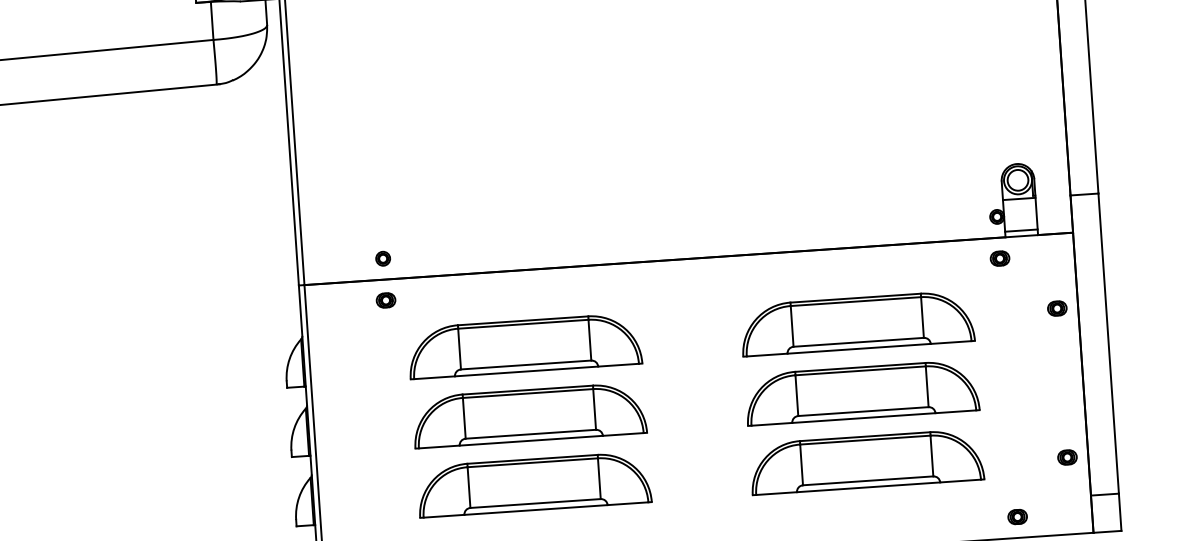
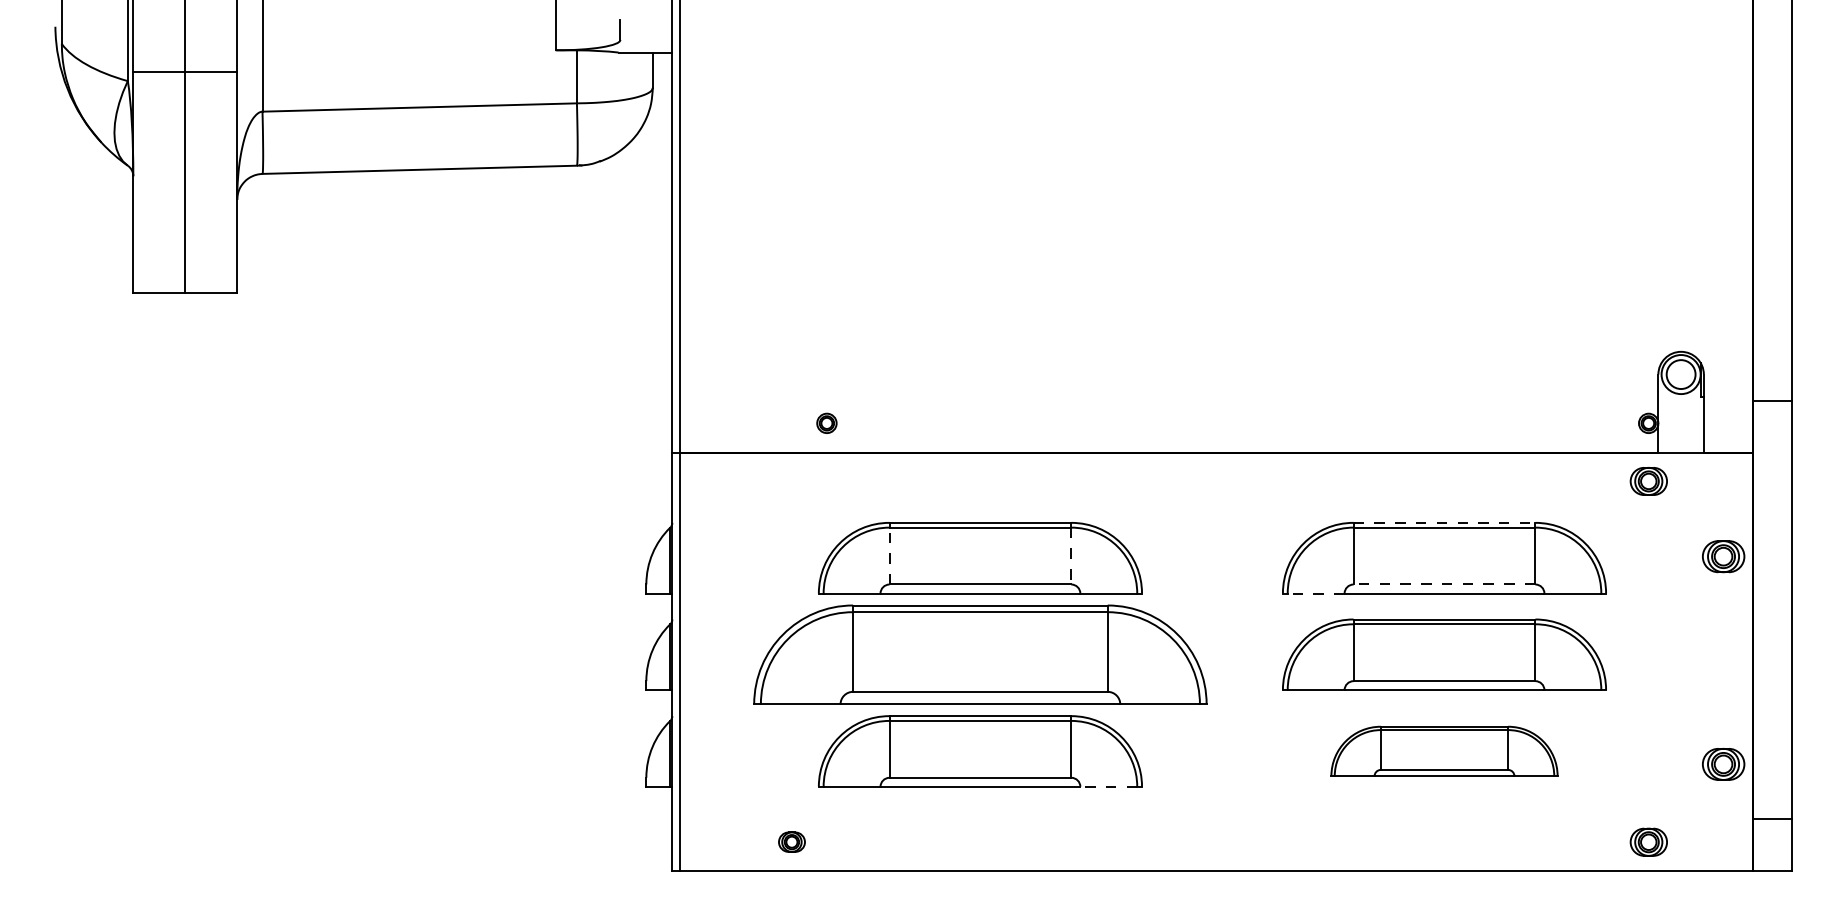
line: (1018, 198) -> (1680, 400), removed
line: (1020, 230) -> (1680, 444), removed
part: (382, 258) -> (826, 422), moved
part: (999, 258) -> (1648, 481), size x1.4
line: (855, 297) -> (1444, 522), solid -> dashed
part: (385, 300) -> (791, 481), removed
part: (1057, 307) -> (1723, 555), size x1.6
line: (590, 340) -> (1071, 556), solid -> dashed
line: (858, 342) -> (1444, 584), solid -> dashed
line: (459, 348) -> (889, 555), solid -> dashed
line: (766, 355) -> (1315, 593), solid -> dashed
part: (529, 415) -> (980, 654), size x1.4
part: (1067, 456) -> (1723, 763), size x1.6
part: (866, 462) -> (1444, 751), size x0.7
line: (627, 503) -> (1108, 786), solid -> dashed
part: (1017, 516) -> (1648, 841), size x1.4

